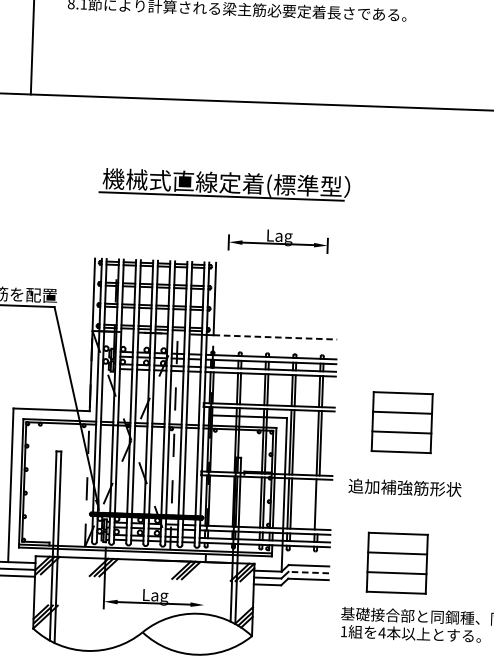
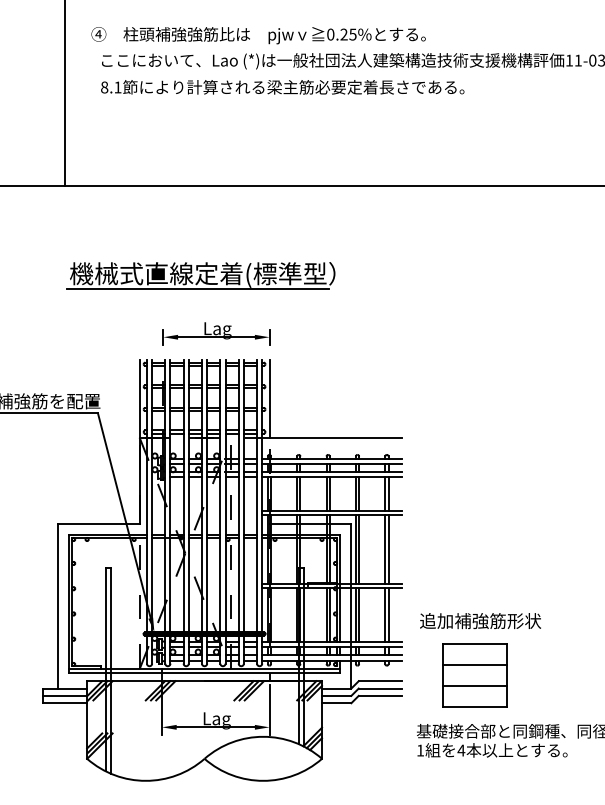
part: (224, 184) -> (200, 275), moved
part: (278, 240) -> (216, 333), moved
line: (275, 337) -> (336, 437), dashed -> solid
part: (401, 422) -> (474, 524), removed
text: (404, 488) -> (480, 621), moved
line: (318, 504) -> (388, 615), added
line: (308, 572) -> (380, 688), dashed -> solid
line: (204, 588) -> (269, 709), added

